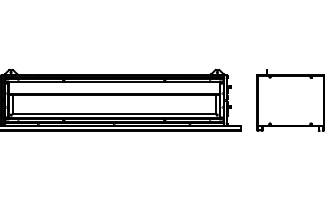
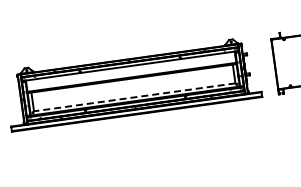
line: (114, 113) -> (134, 97), solid -> dashed

